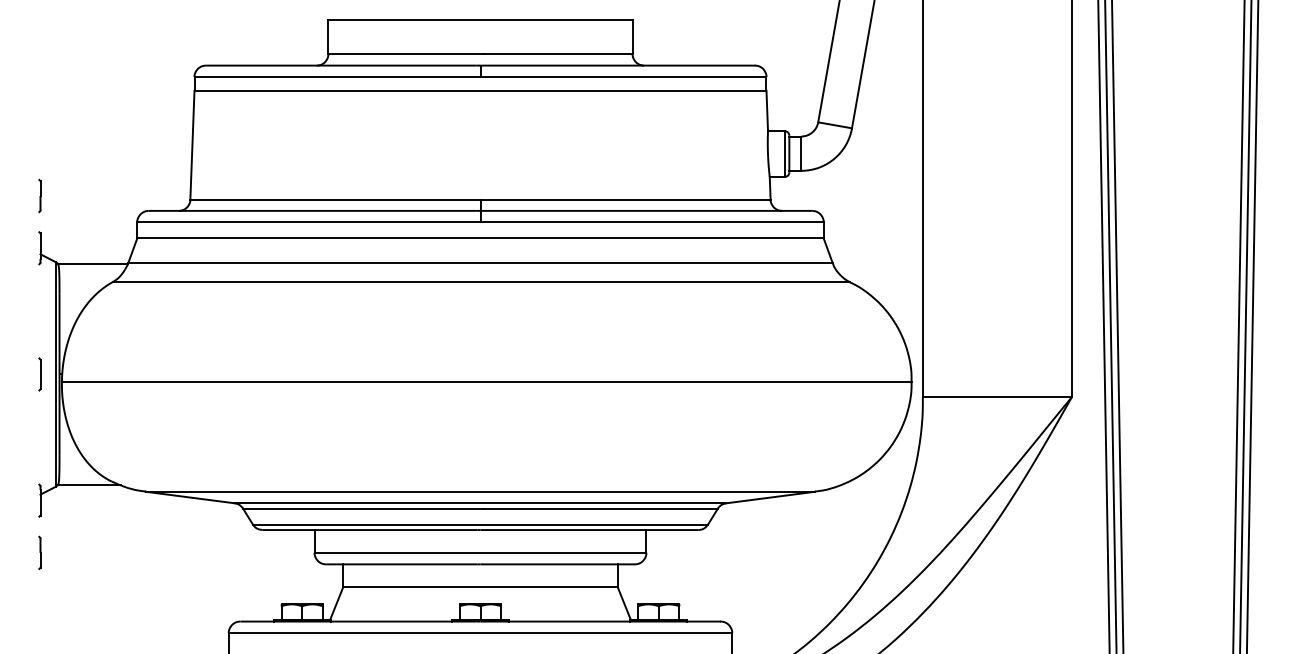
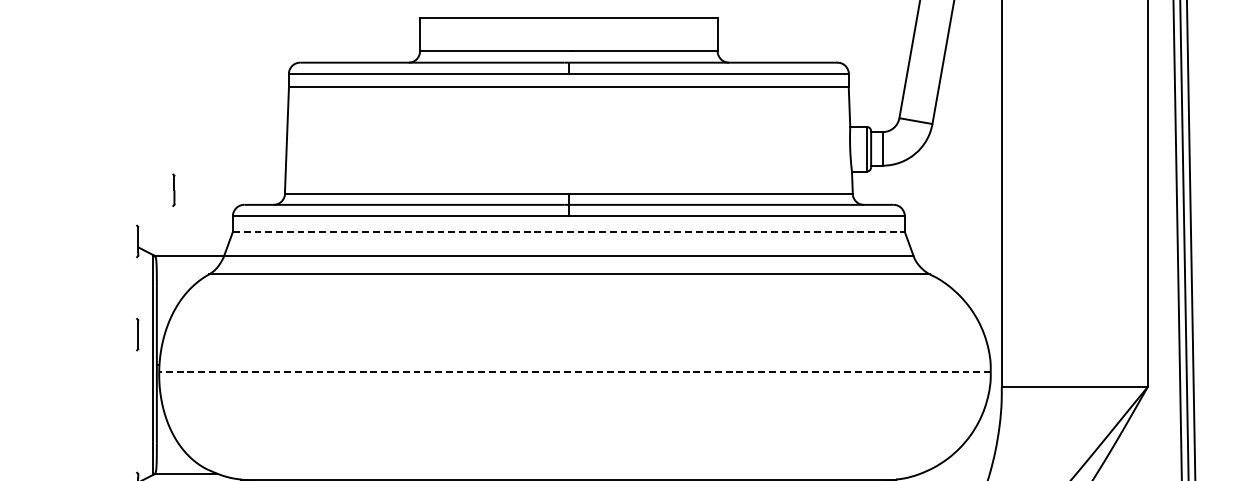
part: (39, 195) -> (173, 189), moved
line: (481, 238) -> (569, 231), solid -> dashed
part: (39, 374) -> (137, 334), moved
line: (486, 381) -> (574, 371), solid -> dashed

